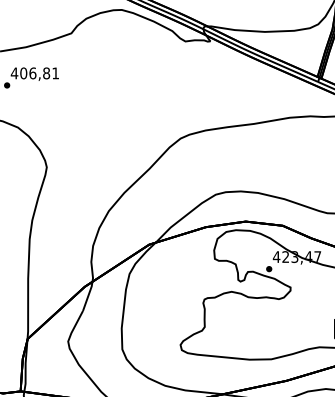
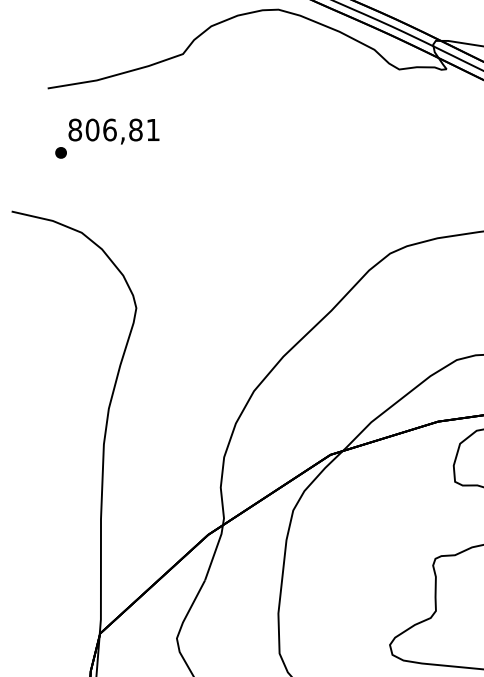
text: (14, 73) -> (75, 130), 406,81 -> 806,81

